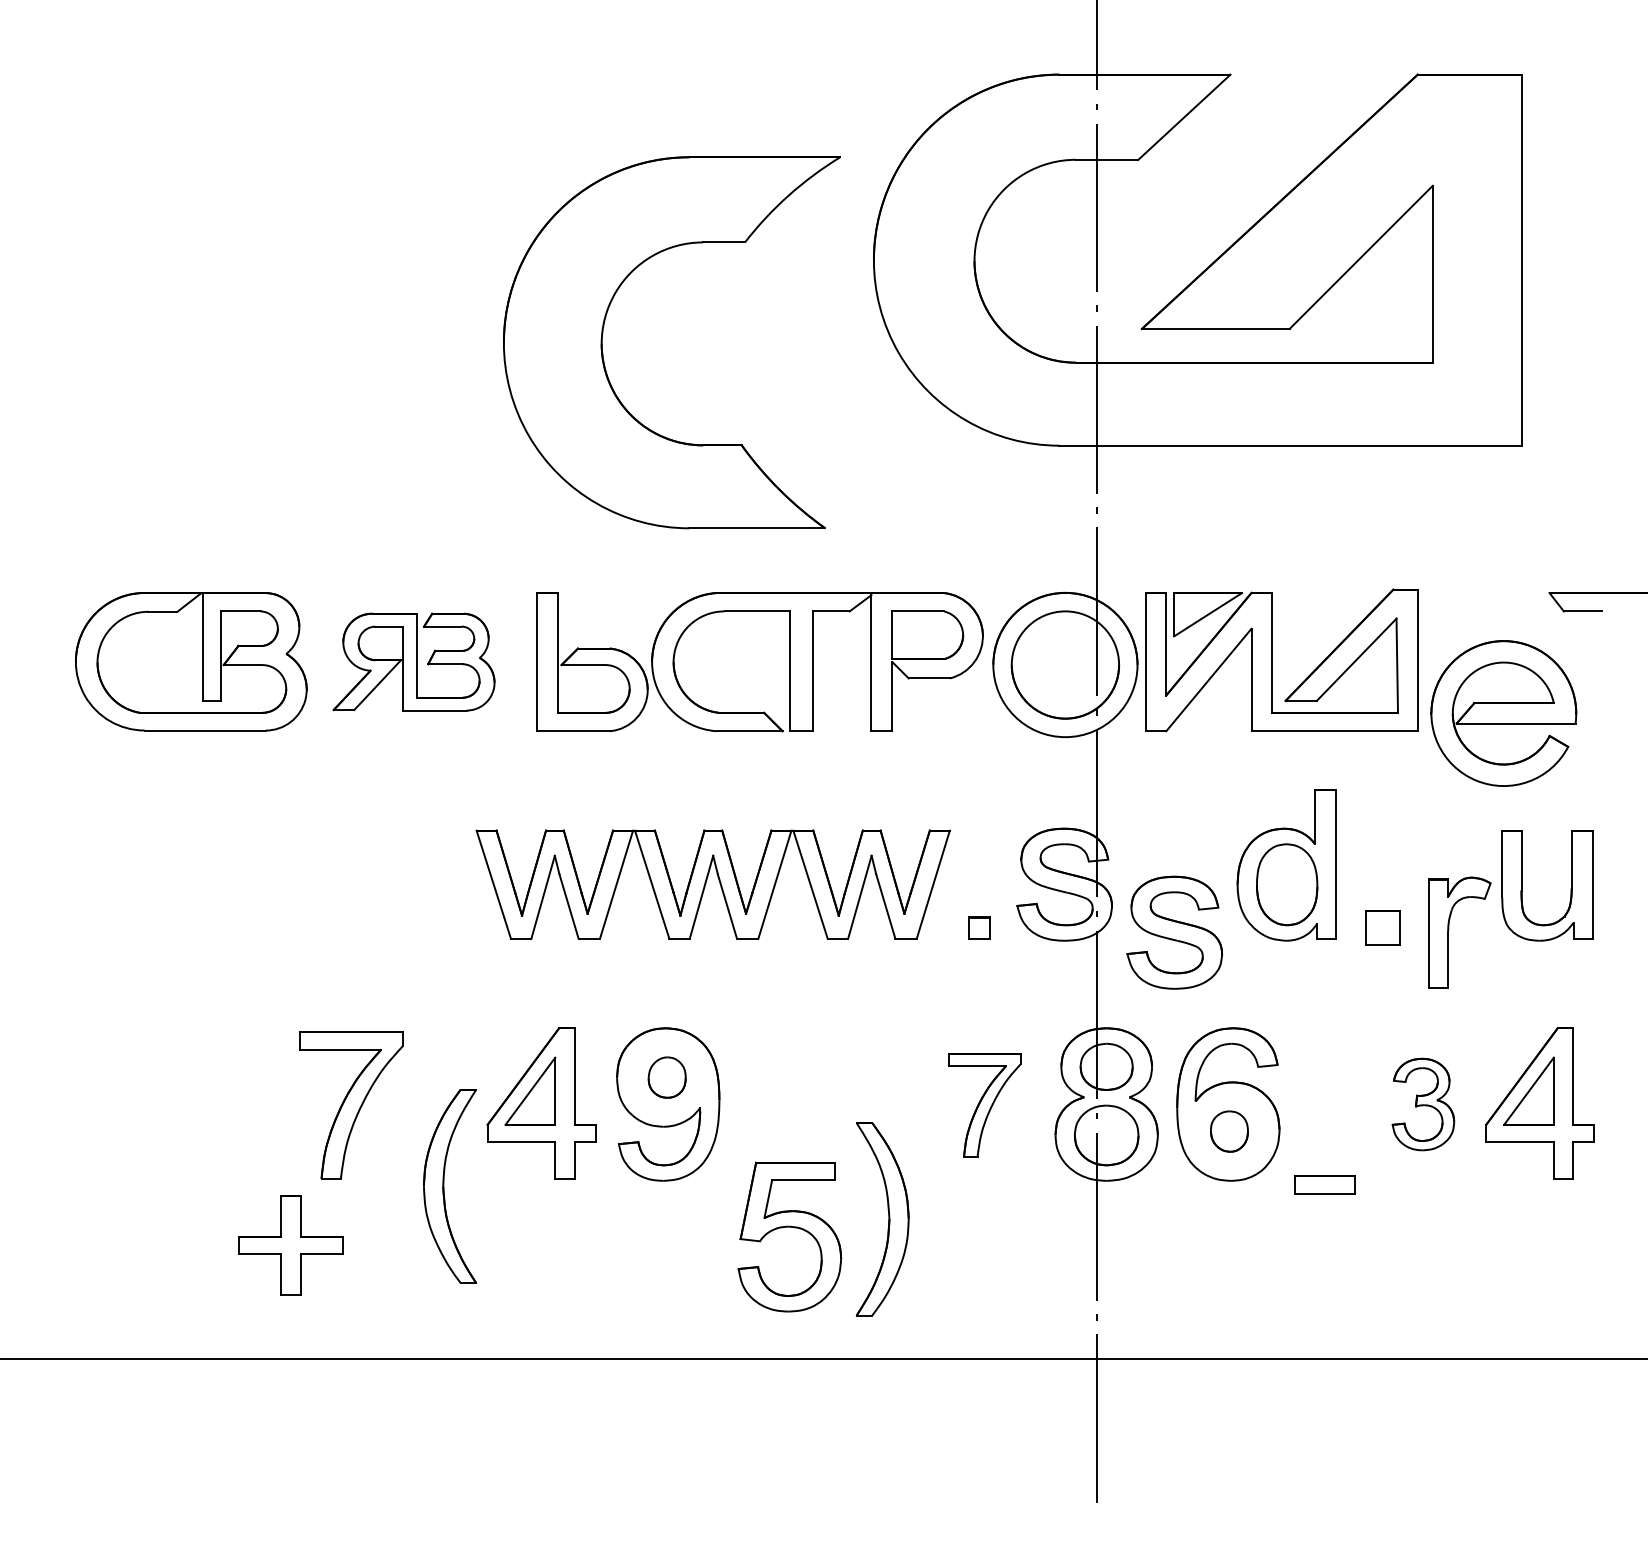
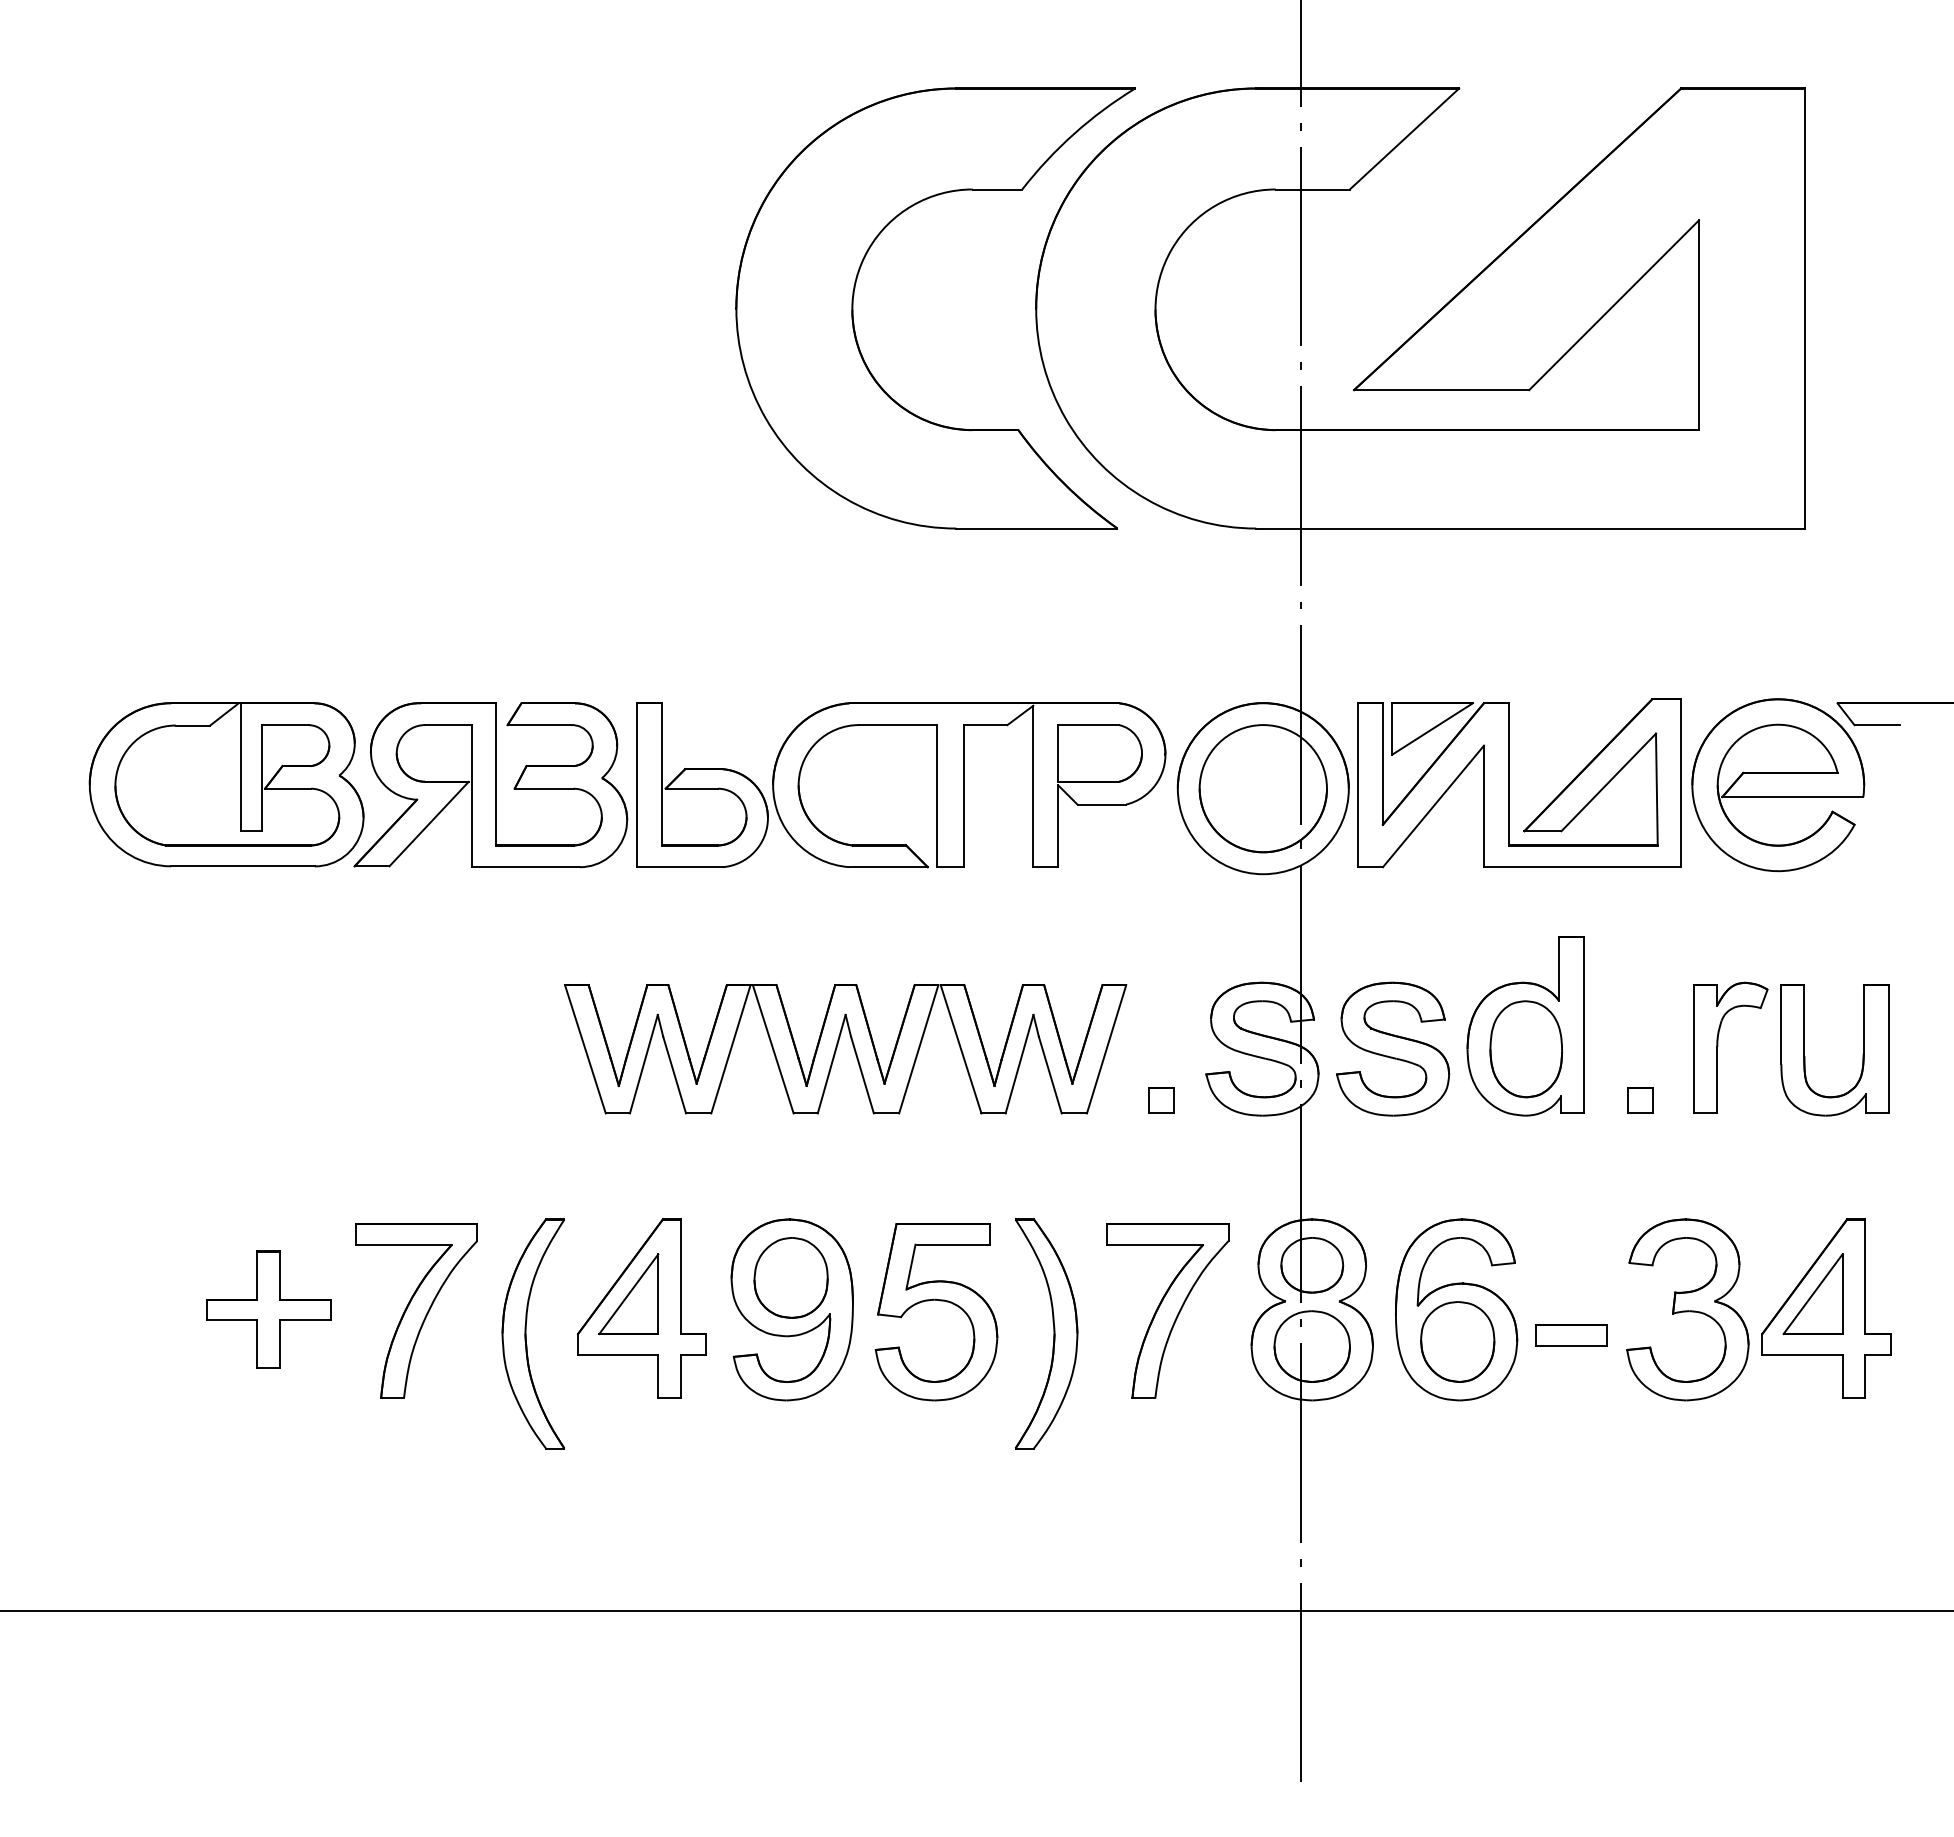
part: (602, 342) -> (853, 308), moved
part: (413, 662) -> (490, 785), size x1.43
part: (1504, 713) -> (1778, 785), moved
part: (1383, 927) -> (1640, 1100), size x0.62
part: (1449, 931) -> (1718, 1046), moved
part: (1175, 932) -> (1393, 1048), moved
part: (666, 1077) -> (790, 1277), size x1.67
part: (1423, 1104) -> (1687, 1309), size x1.67
part: (984, 1105) -> (1167, 1310), size x1.43
part: (1229, 1131) -> (1457, 1341), size x1.67
part: (449, 1185) -> (532, 1333), moved
part: (1325, 1185) -> (1571, 1335), moved
part: (888, 1218) -> (1053, 1333), moved
part: (793, 1228) -> (940, 1301), moved
part: (290, 1245) -> (268, 1309), moved

